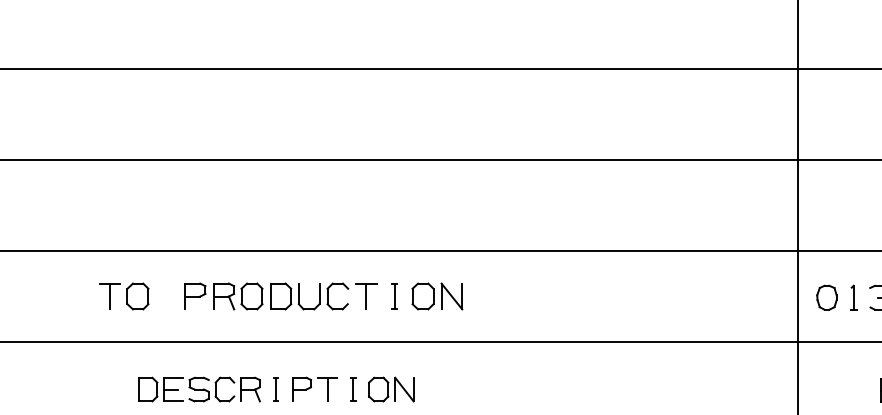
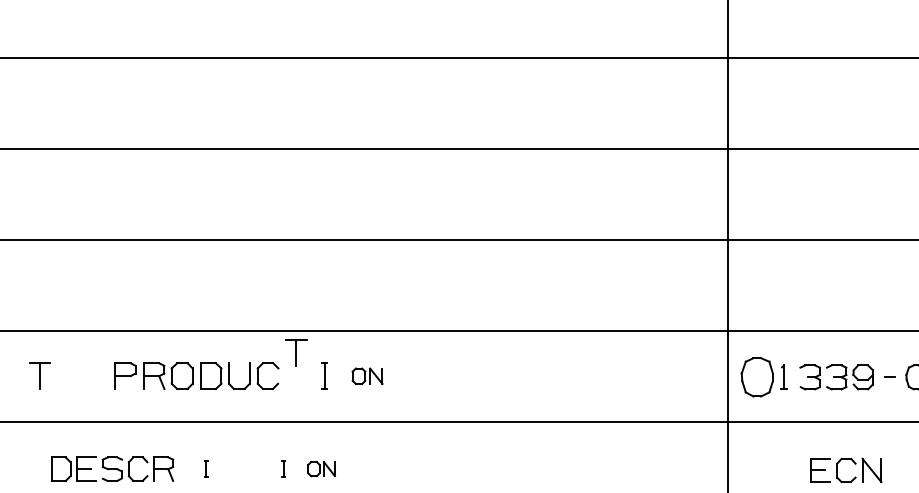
part: (366, 295) -> (296, 352), moved
part: (137, 296) -> (67, 376), removed
part: (437, 296) -> (367, 376), size x0.6
part: (826, 297) -> (756, 377), size x1.6
part: (199, 388) -> (112, 468), moved
part: (276, 388) -> (206, 468), size x0.7
part: (314, 388) -> (244, 468), removed
part: (353, 388) -> (283, 468), size x0.7
part: (391, 388) -> (321, 468), size x0.6

